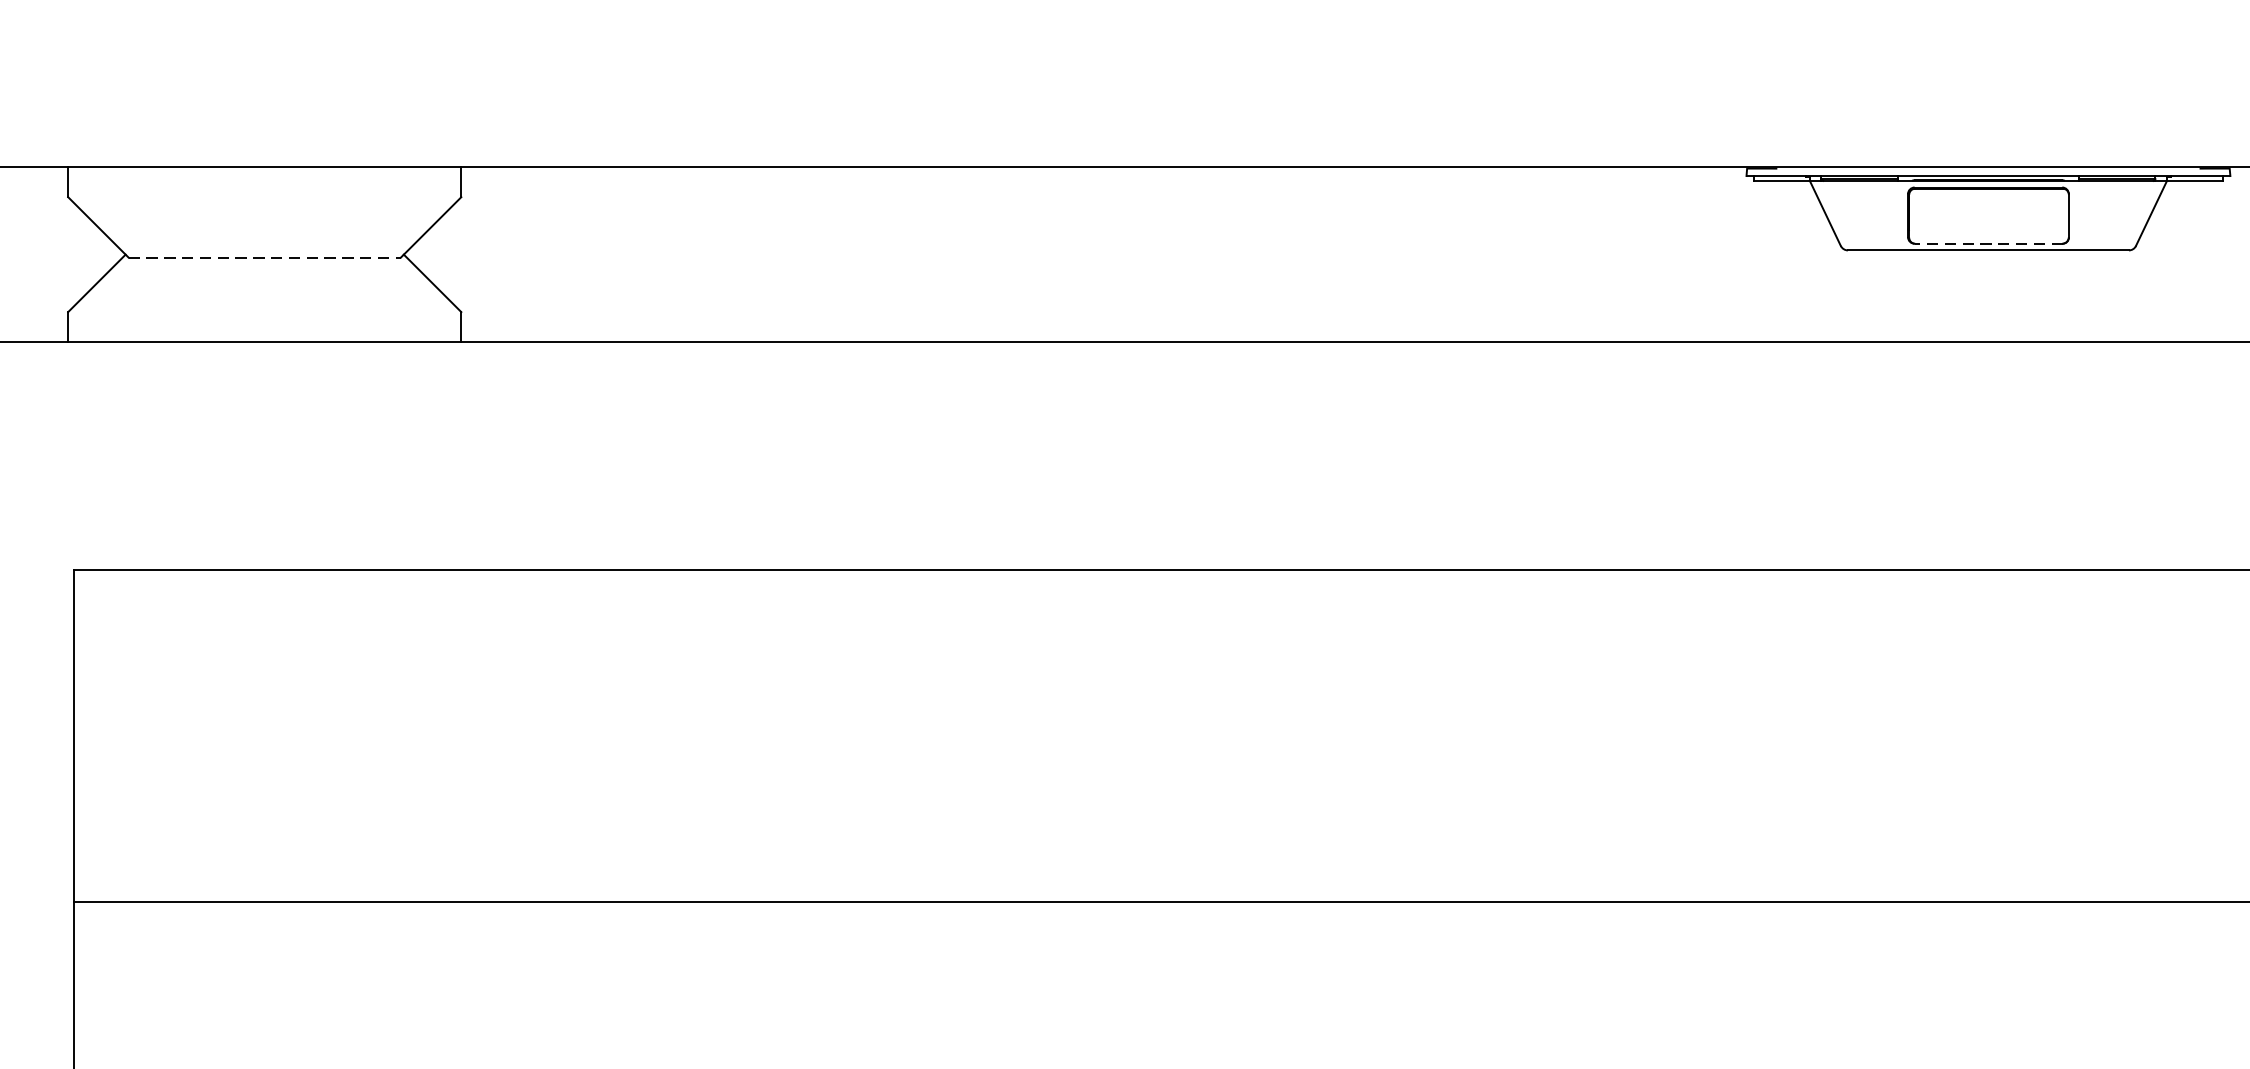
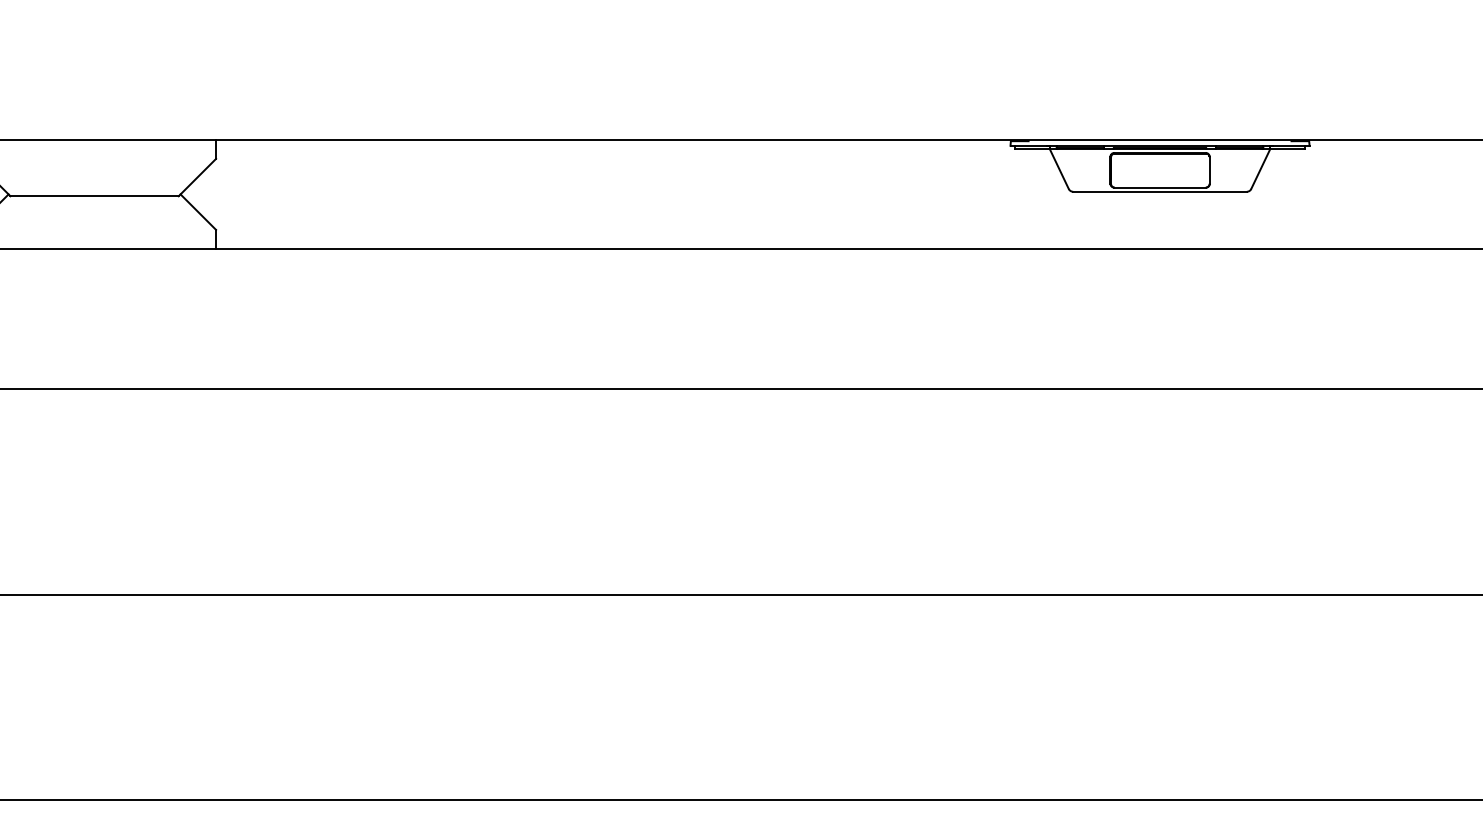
line: (1989, 243) -> (1160, 187), dashed -> solid
line: (266, 258) -> (95, 196), dashed -> solid

